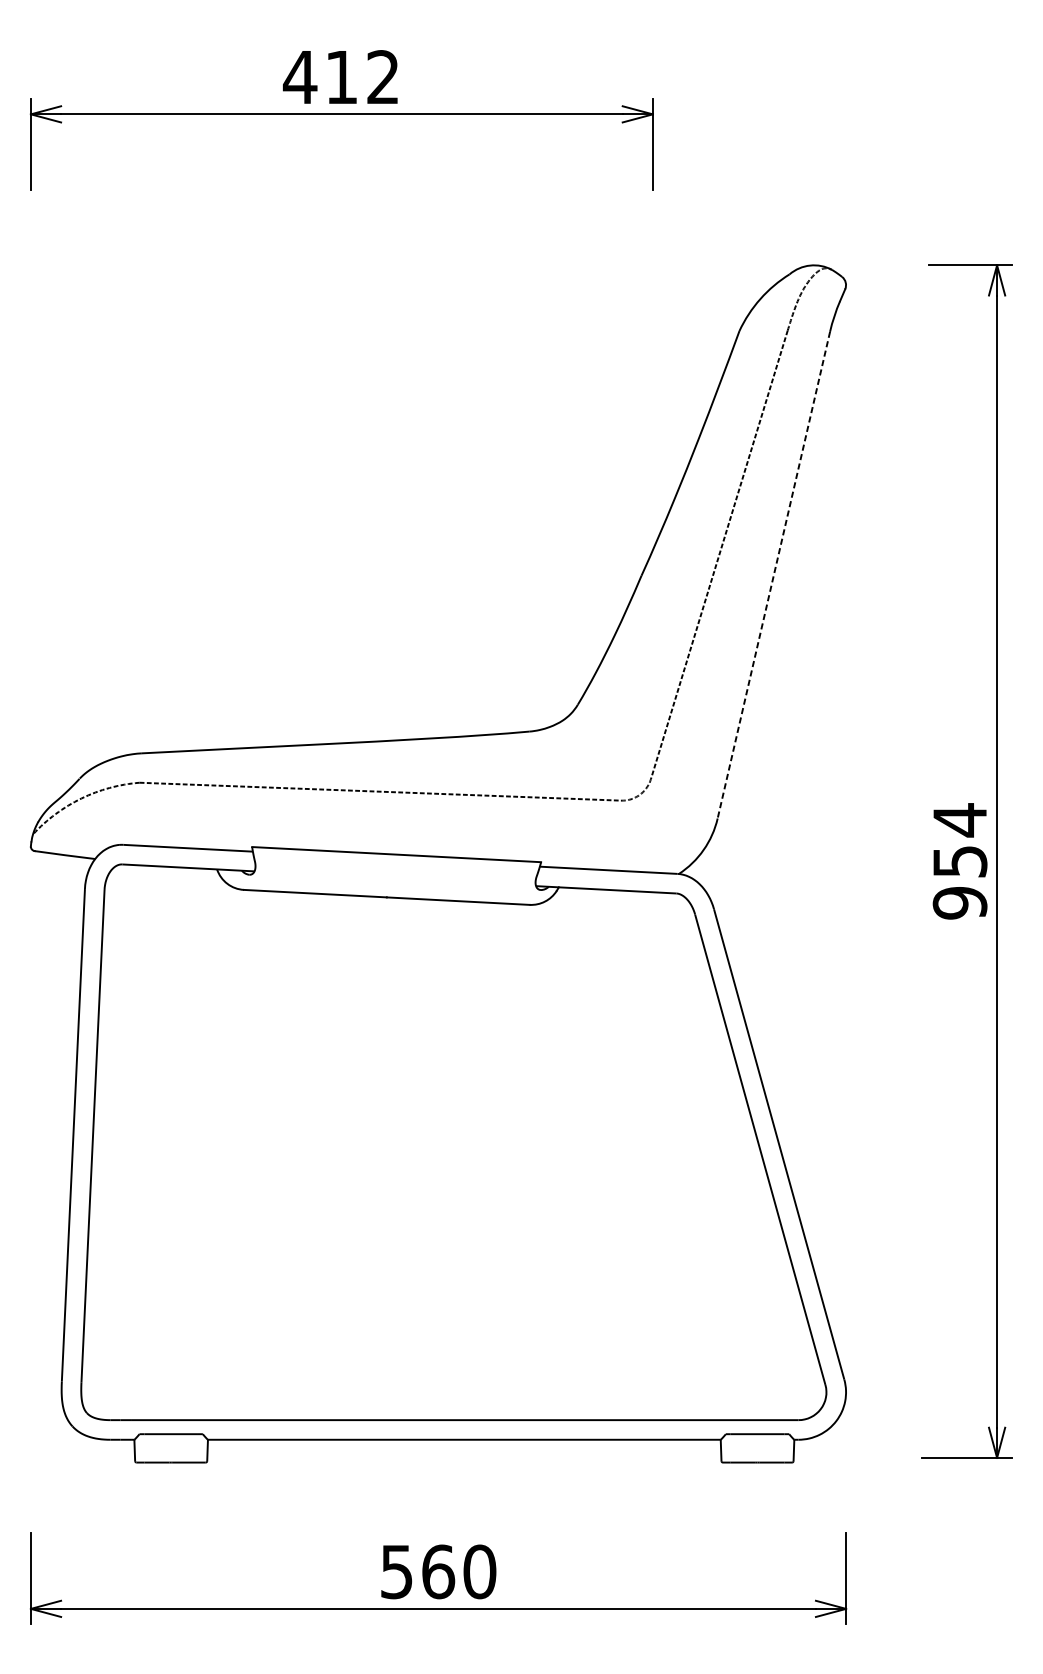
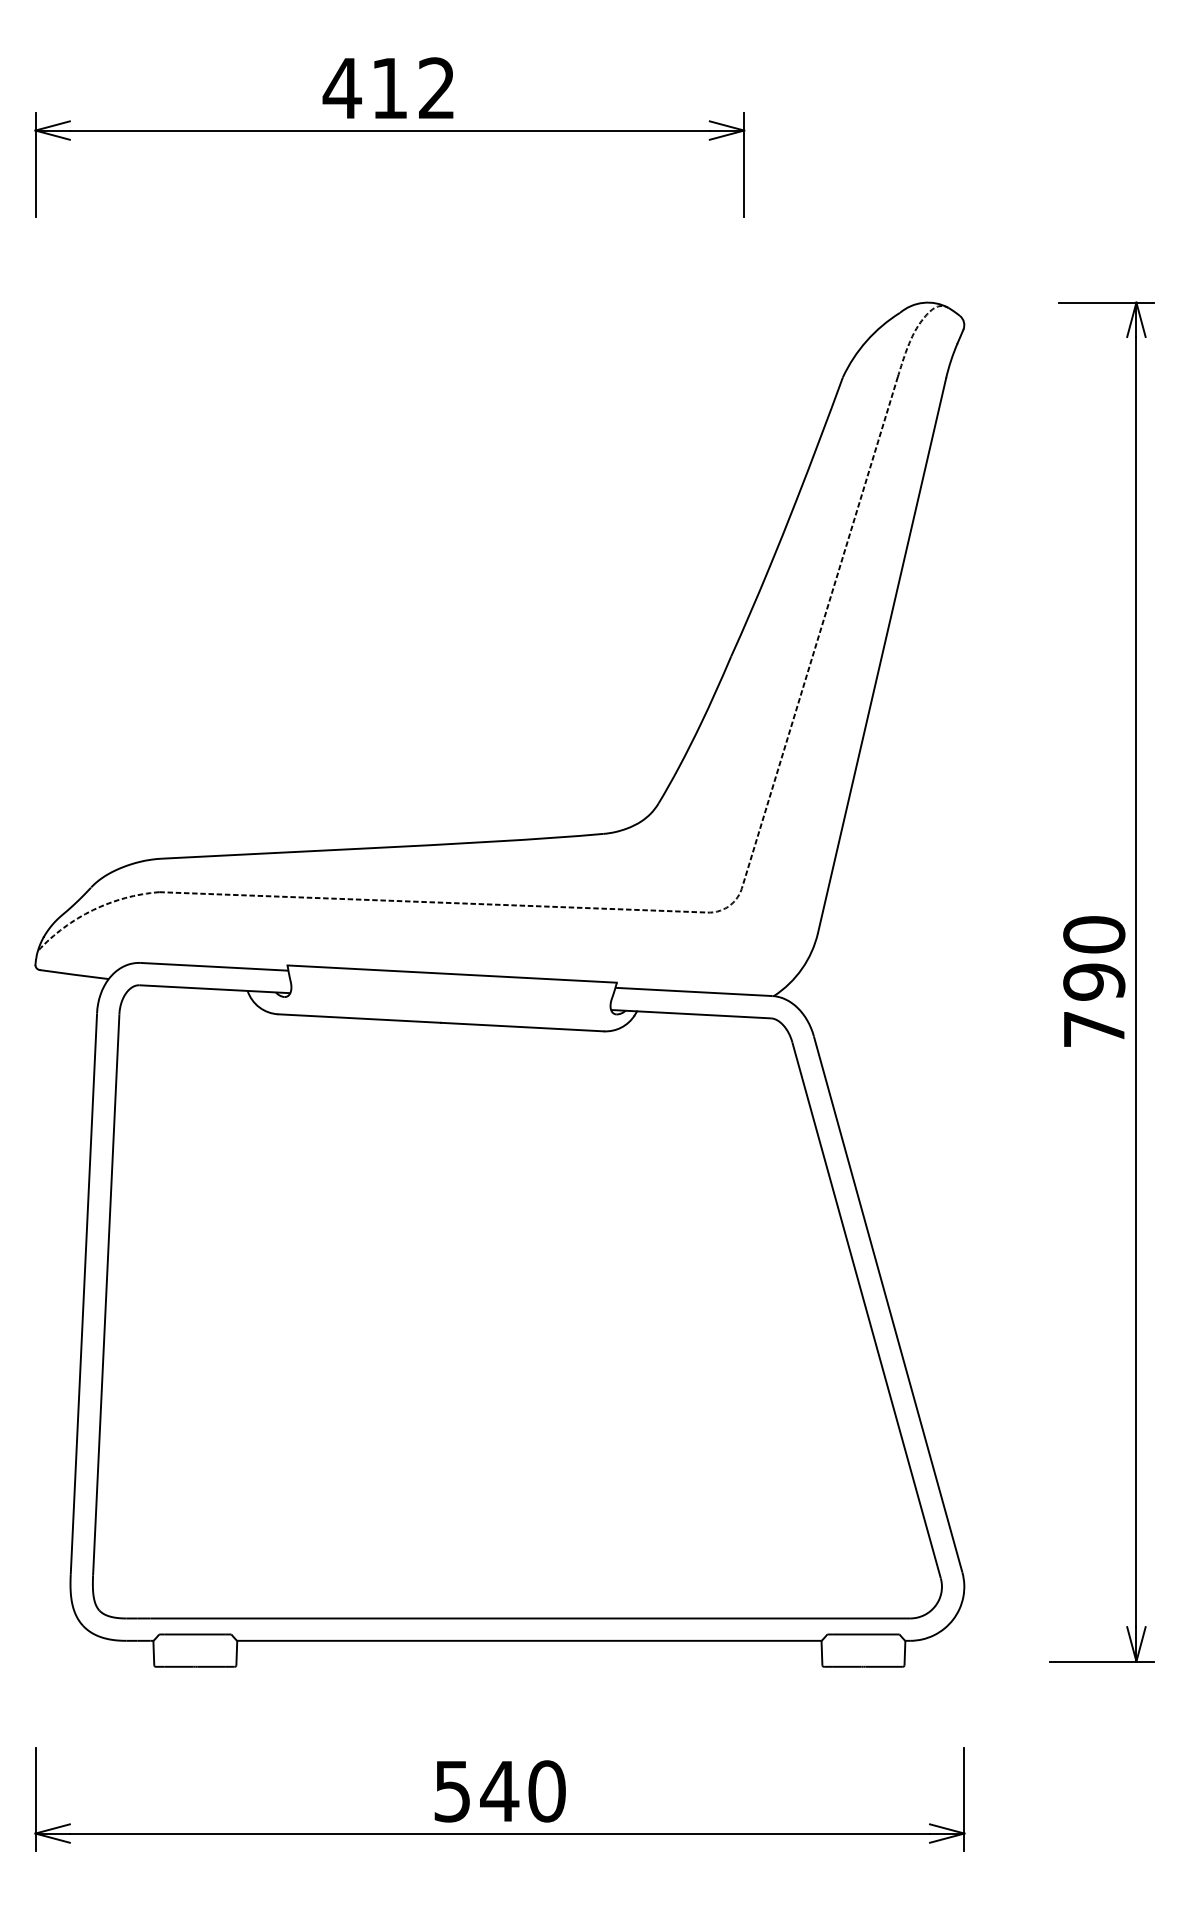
line: (774, 575) -> (882, 655), dashed -> solid
text: (960, 861) -> (1094, 981), 954 -> 790
text: (438, 1571) -> (499, 1791), 560 -> 540

